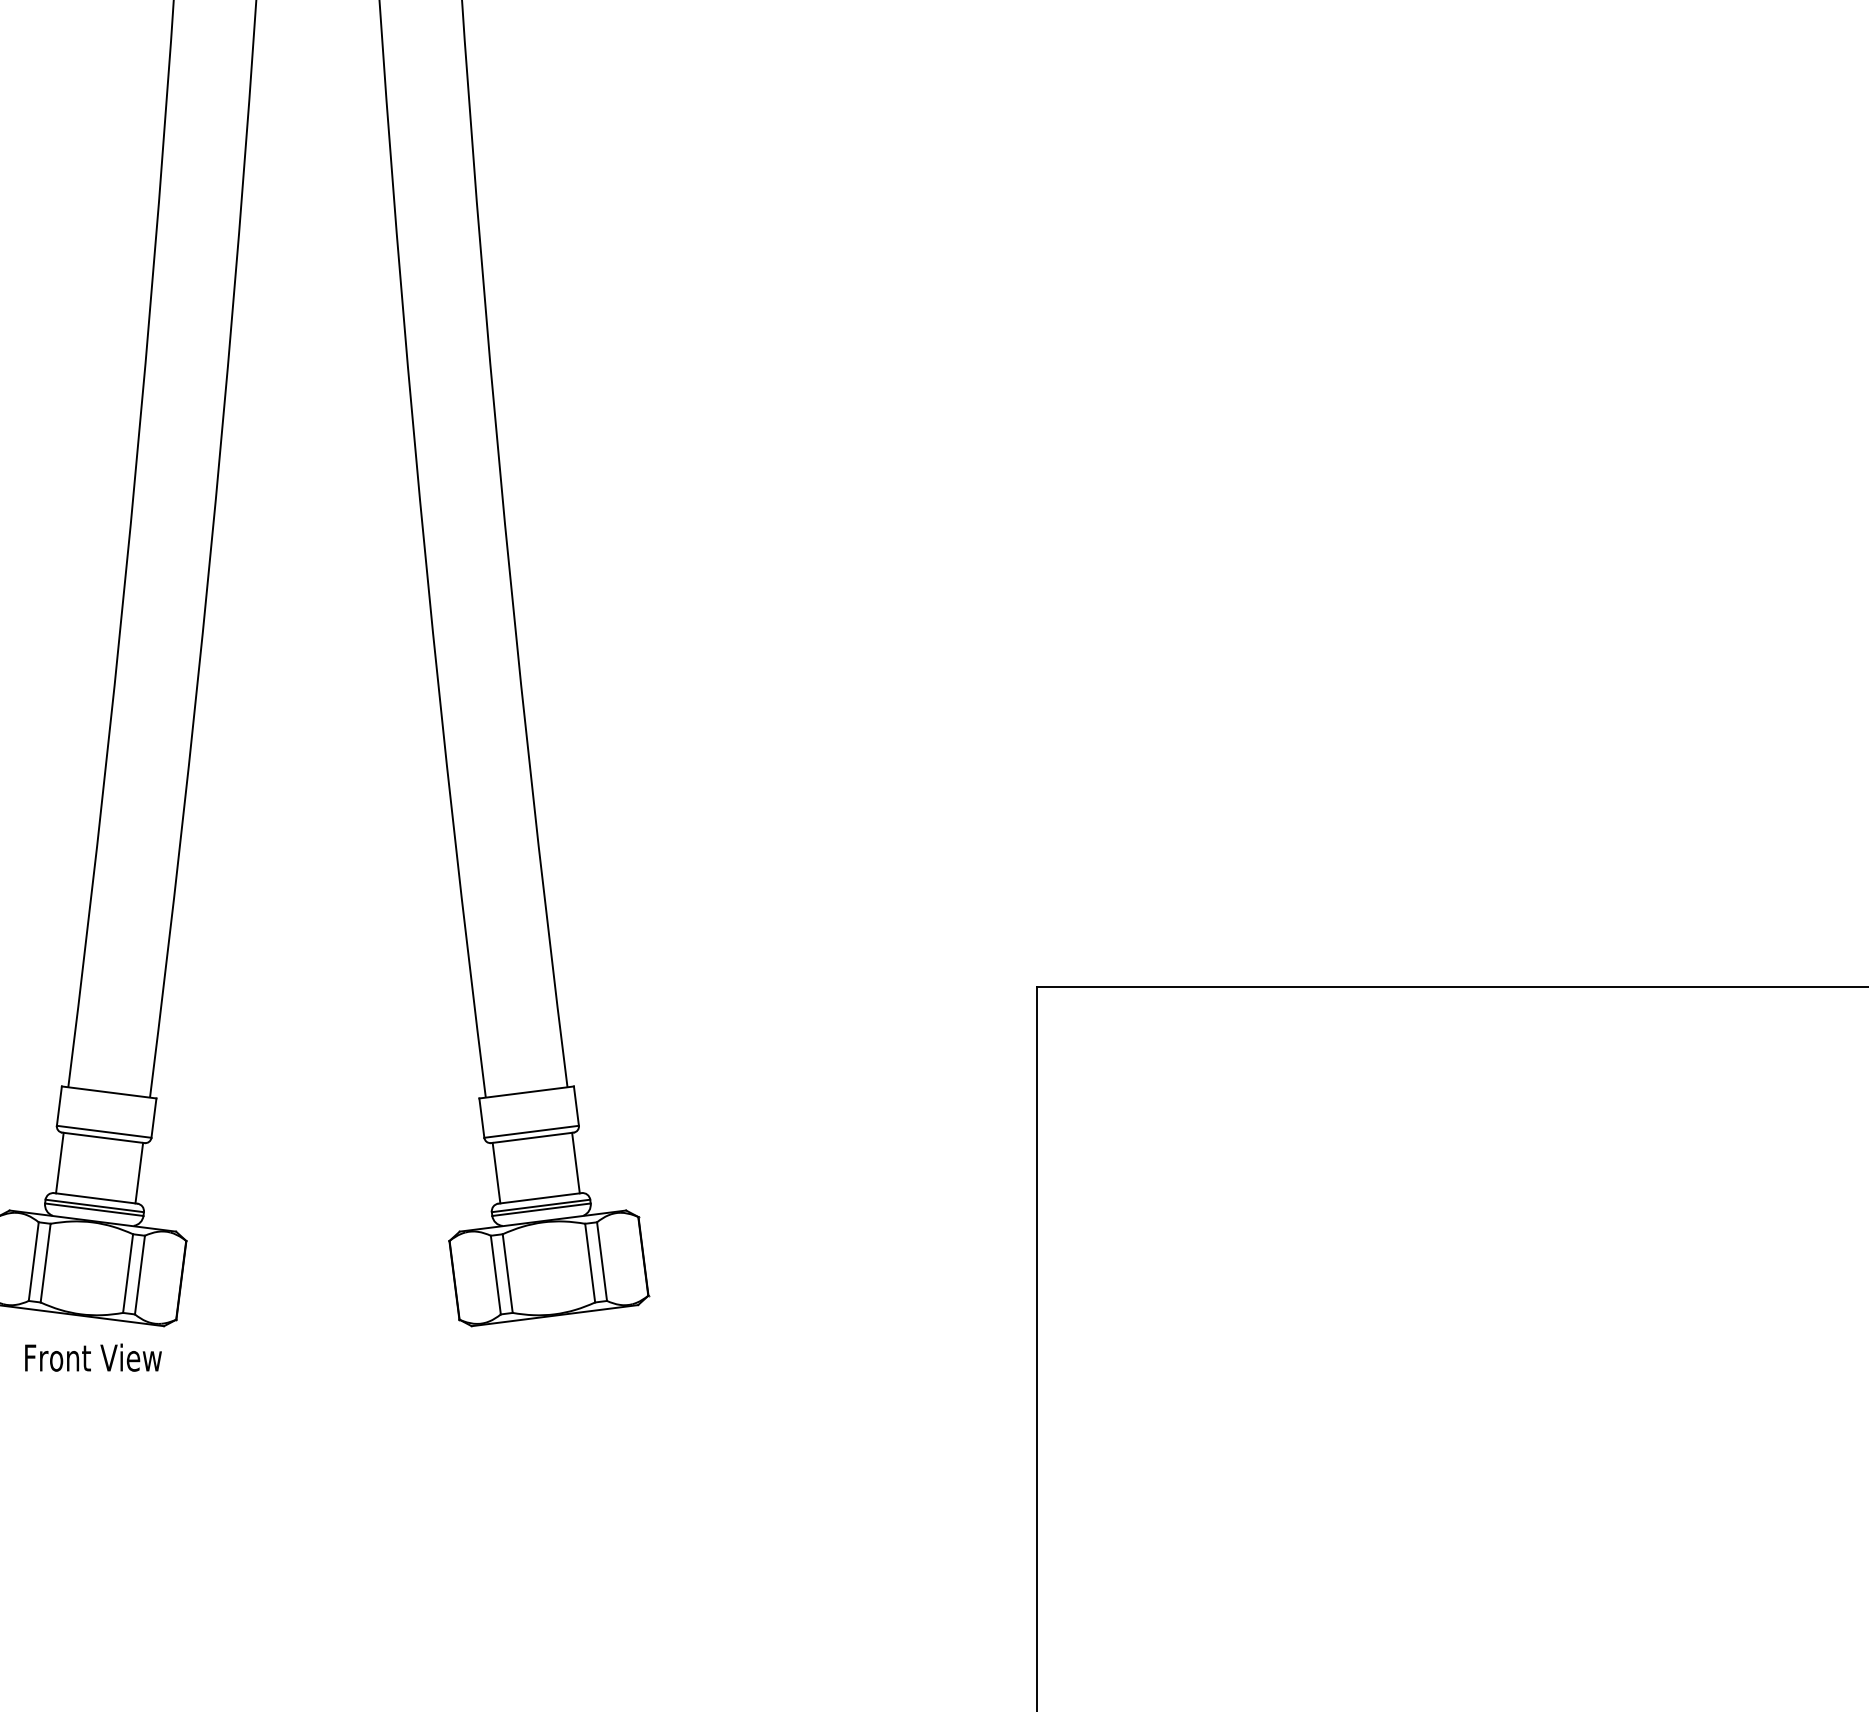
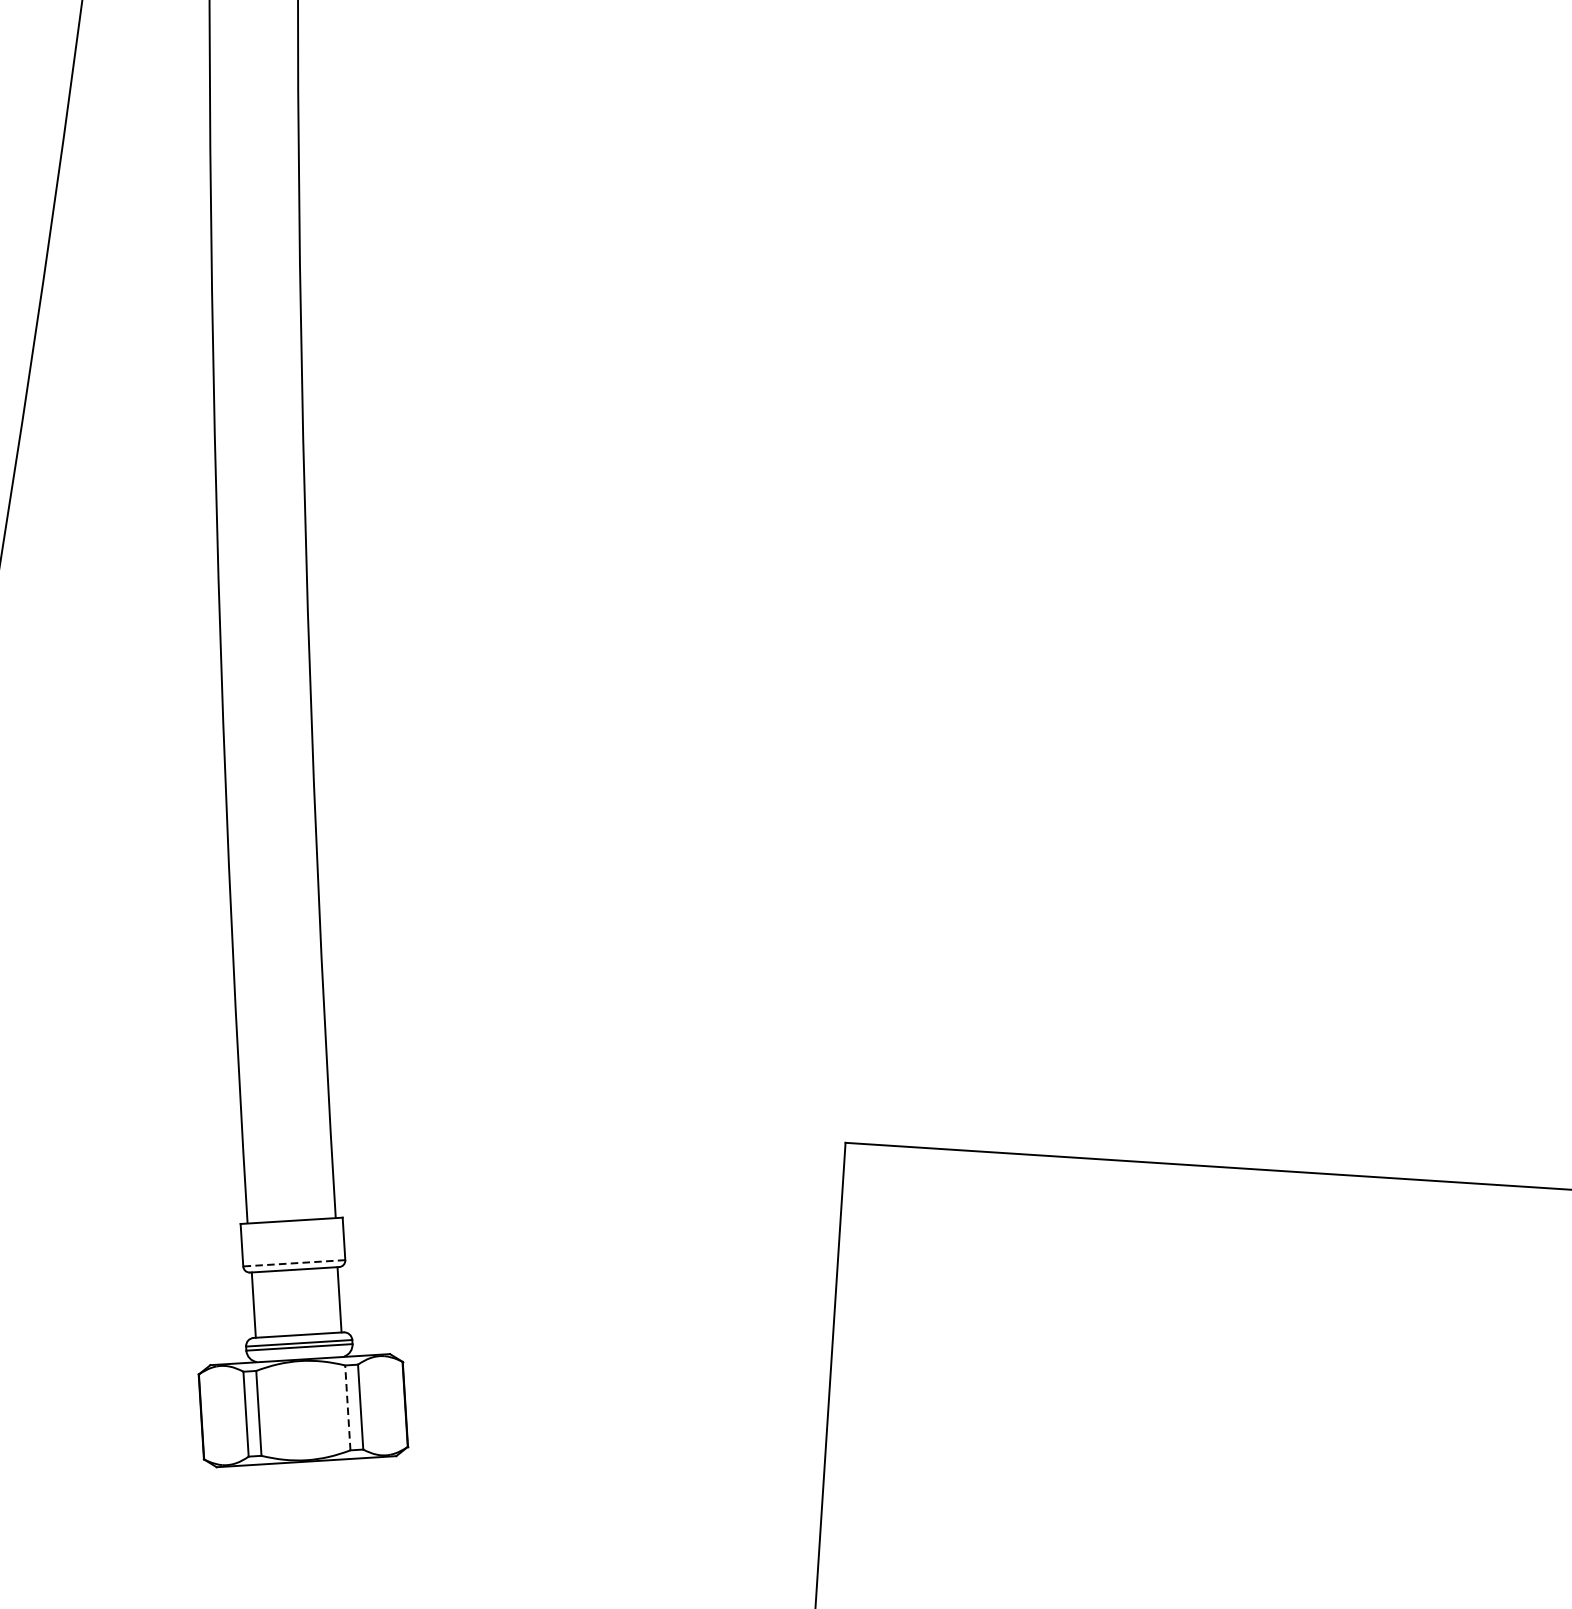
line: (531, 1131) -> (294, 1262), solid -> dashed
line: (590, 1263) -> (348, 1408), solid -> dashed

